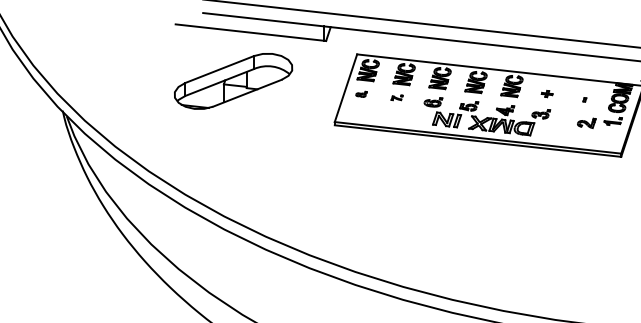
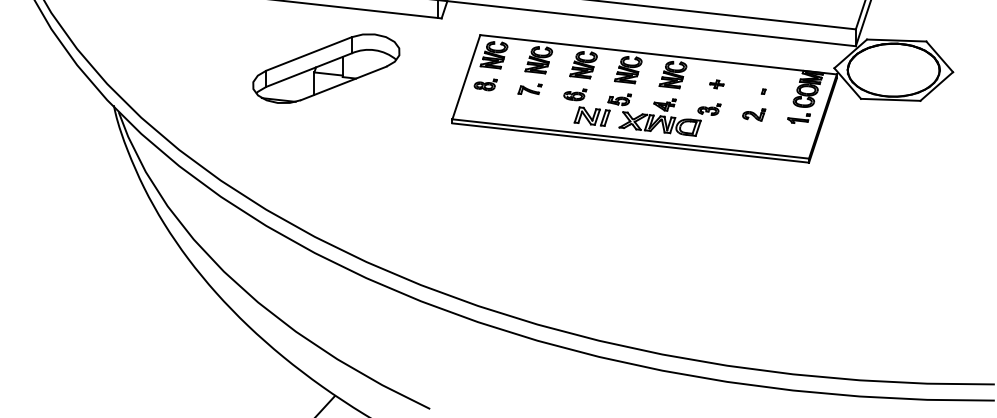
part: (361, 94) -> (485, 84), size x1.67
part: (396, 97) -> (529, 88), size x1.67
part: (587, 122) -> (754, 114), moved

